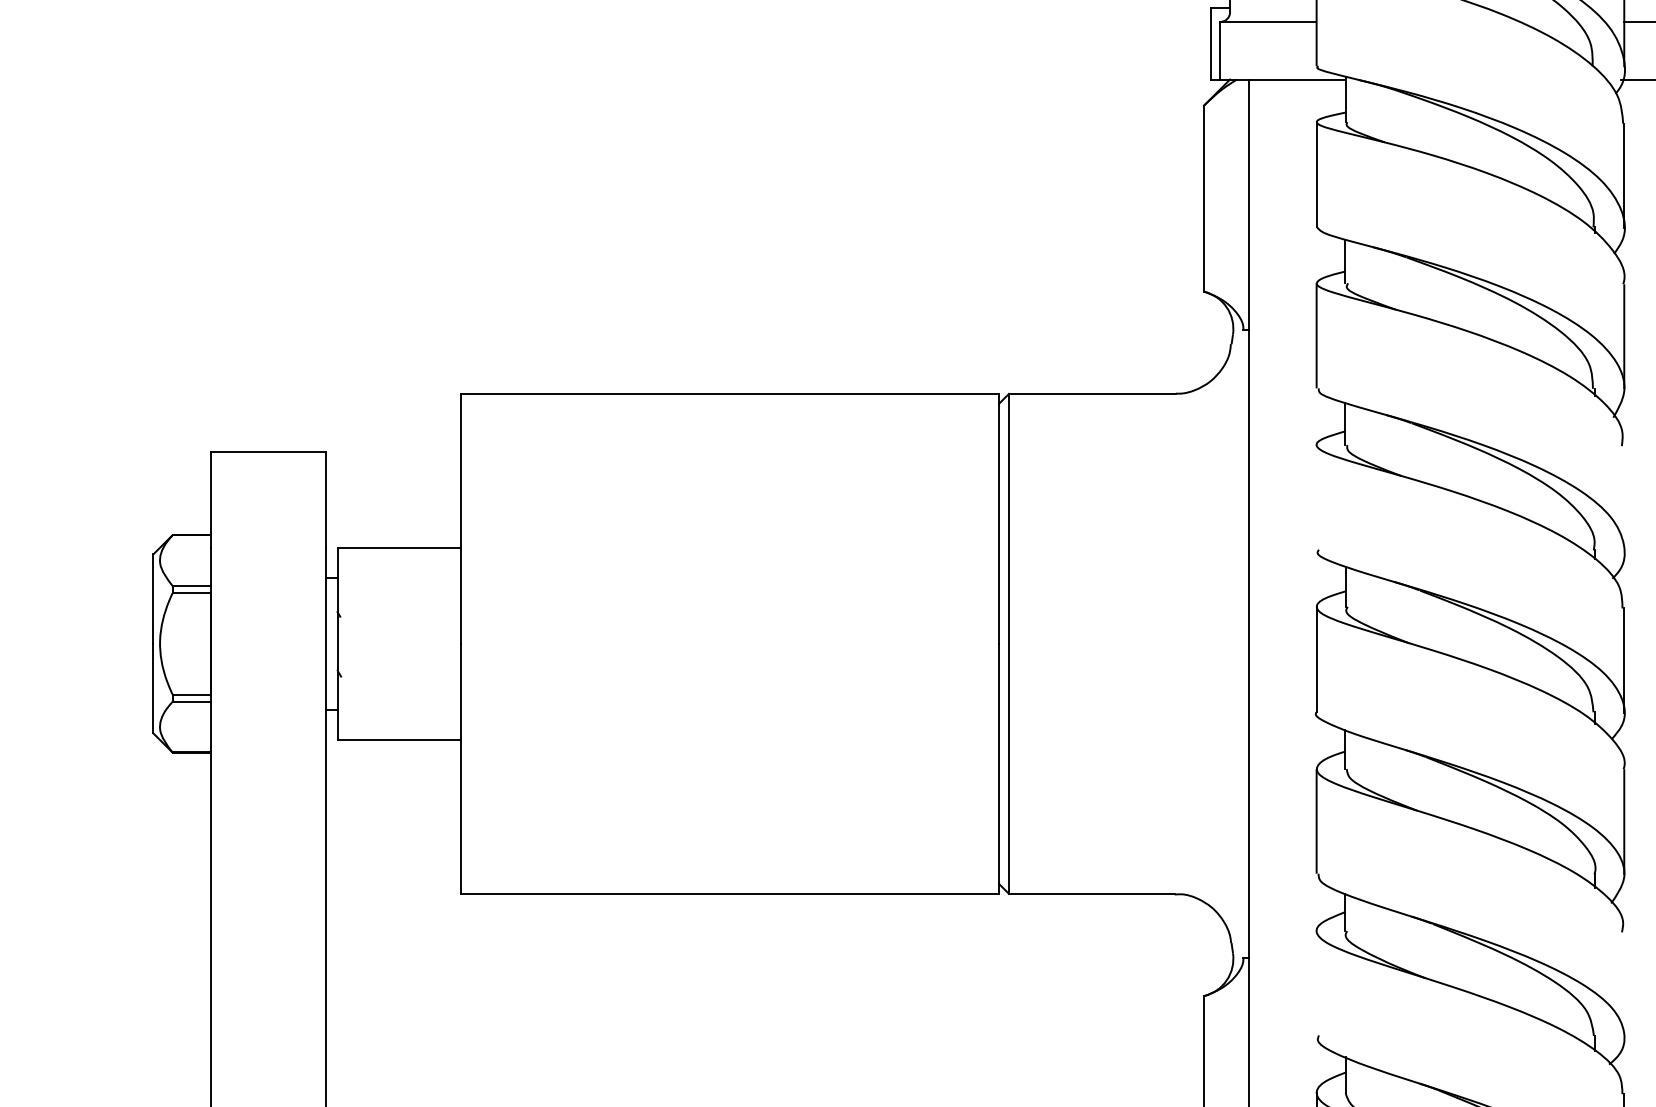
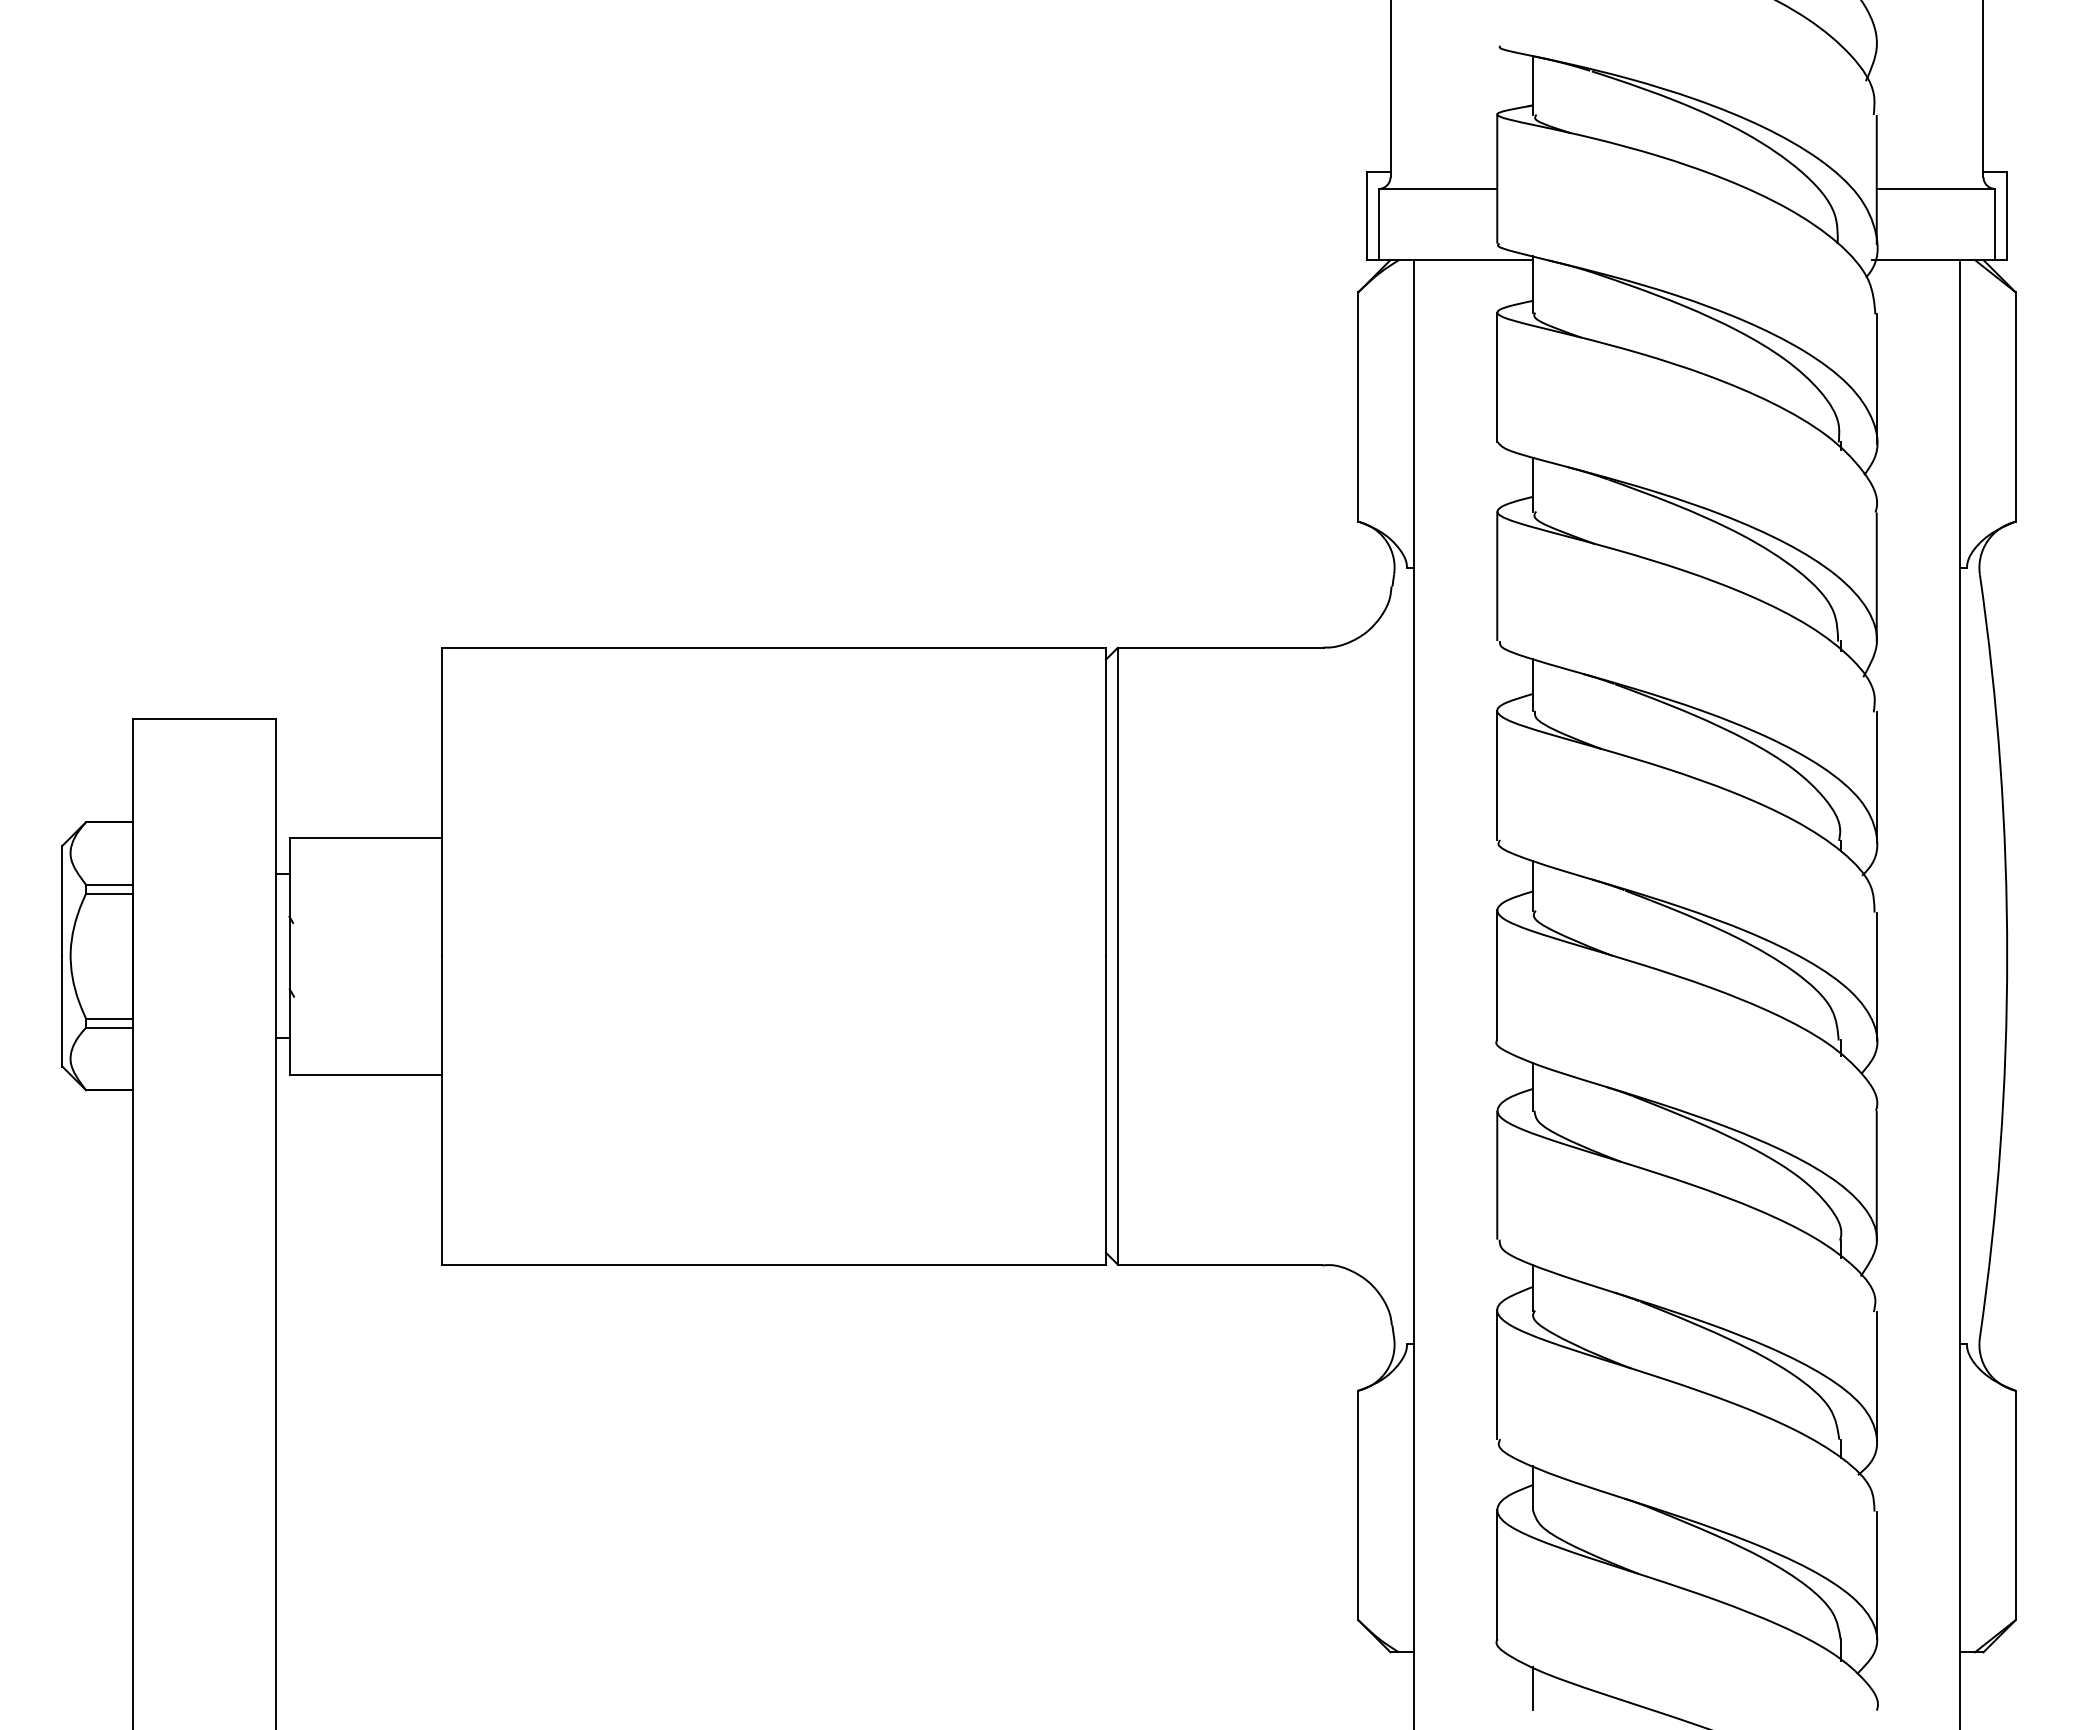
line: (1316, 497) -> (1497, 775), added
line: (1624, 499) -> (1876, 777), added
line: (1316, 983) -> (1497, 1374), added
line: (1624, 984) -> (1876, 1376), added

